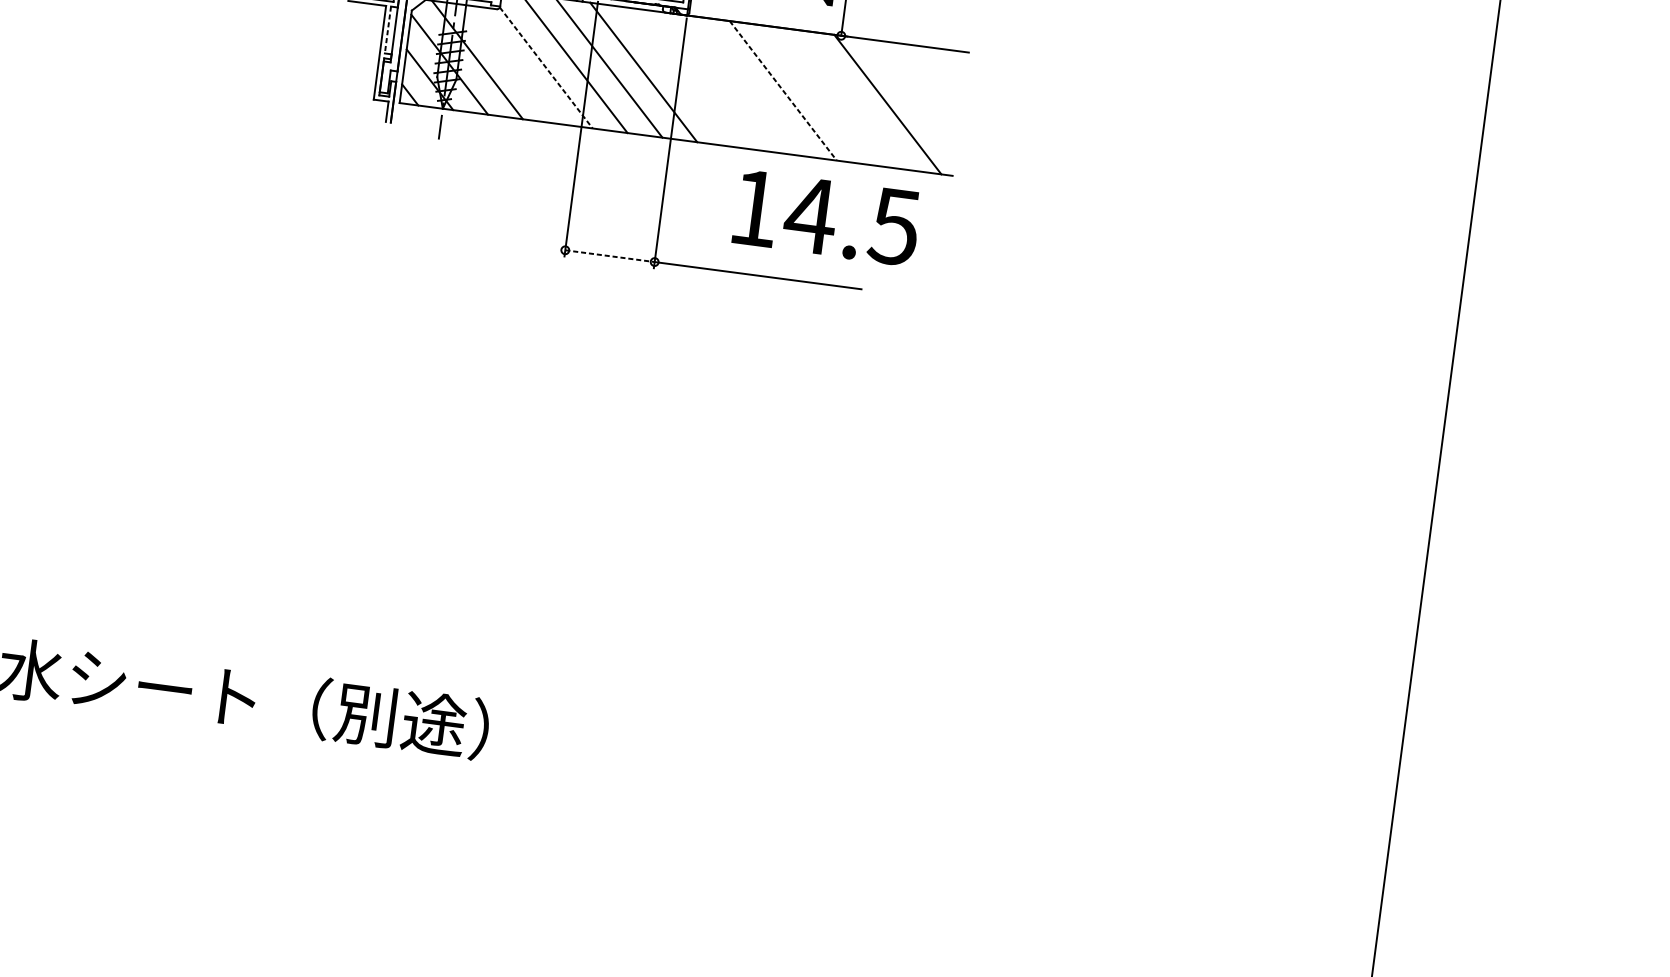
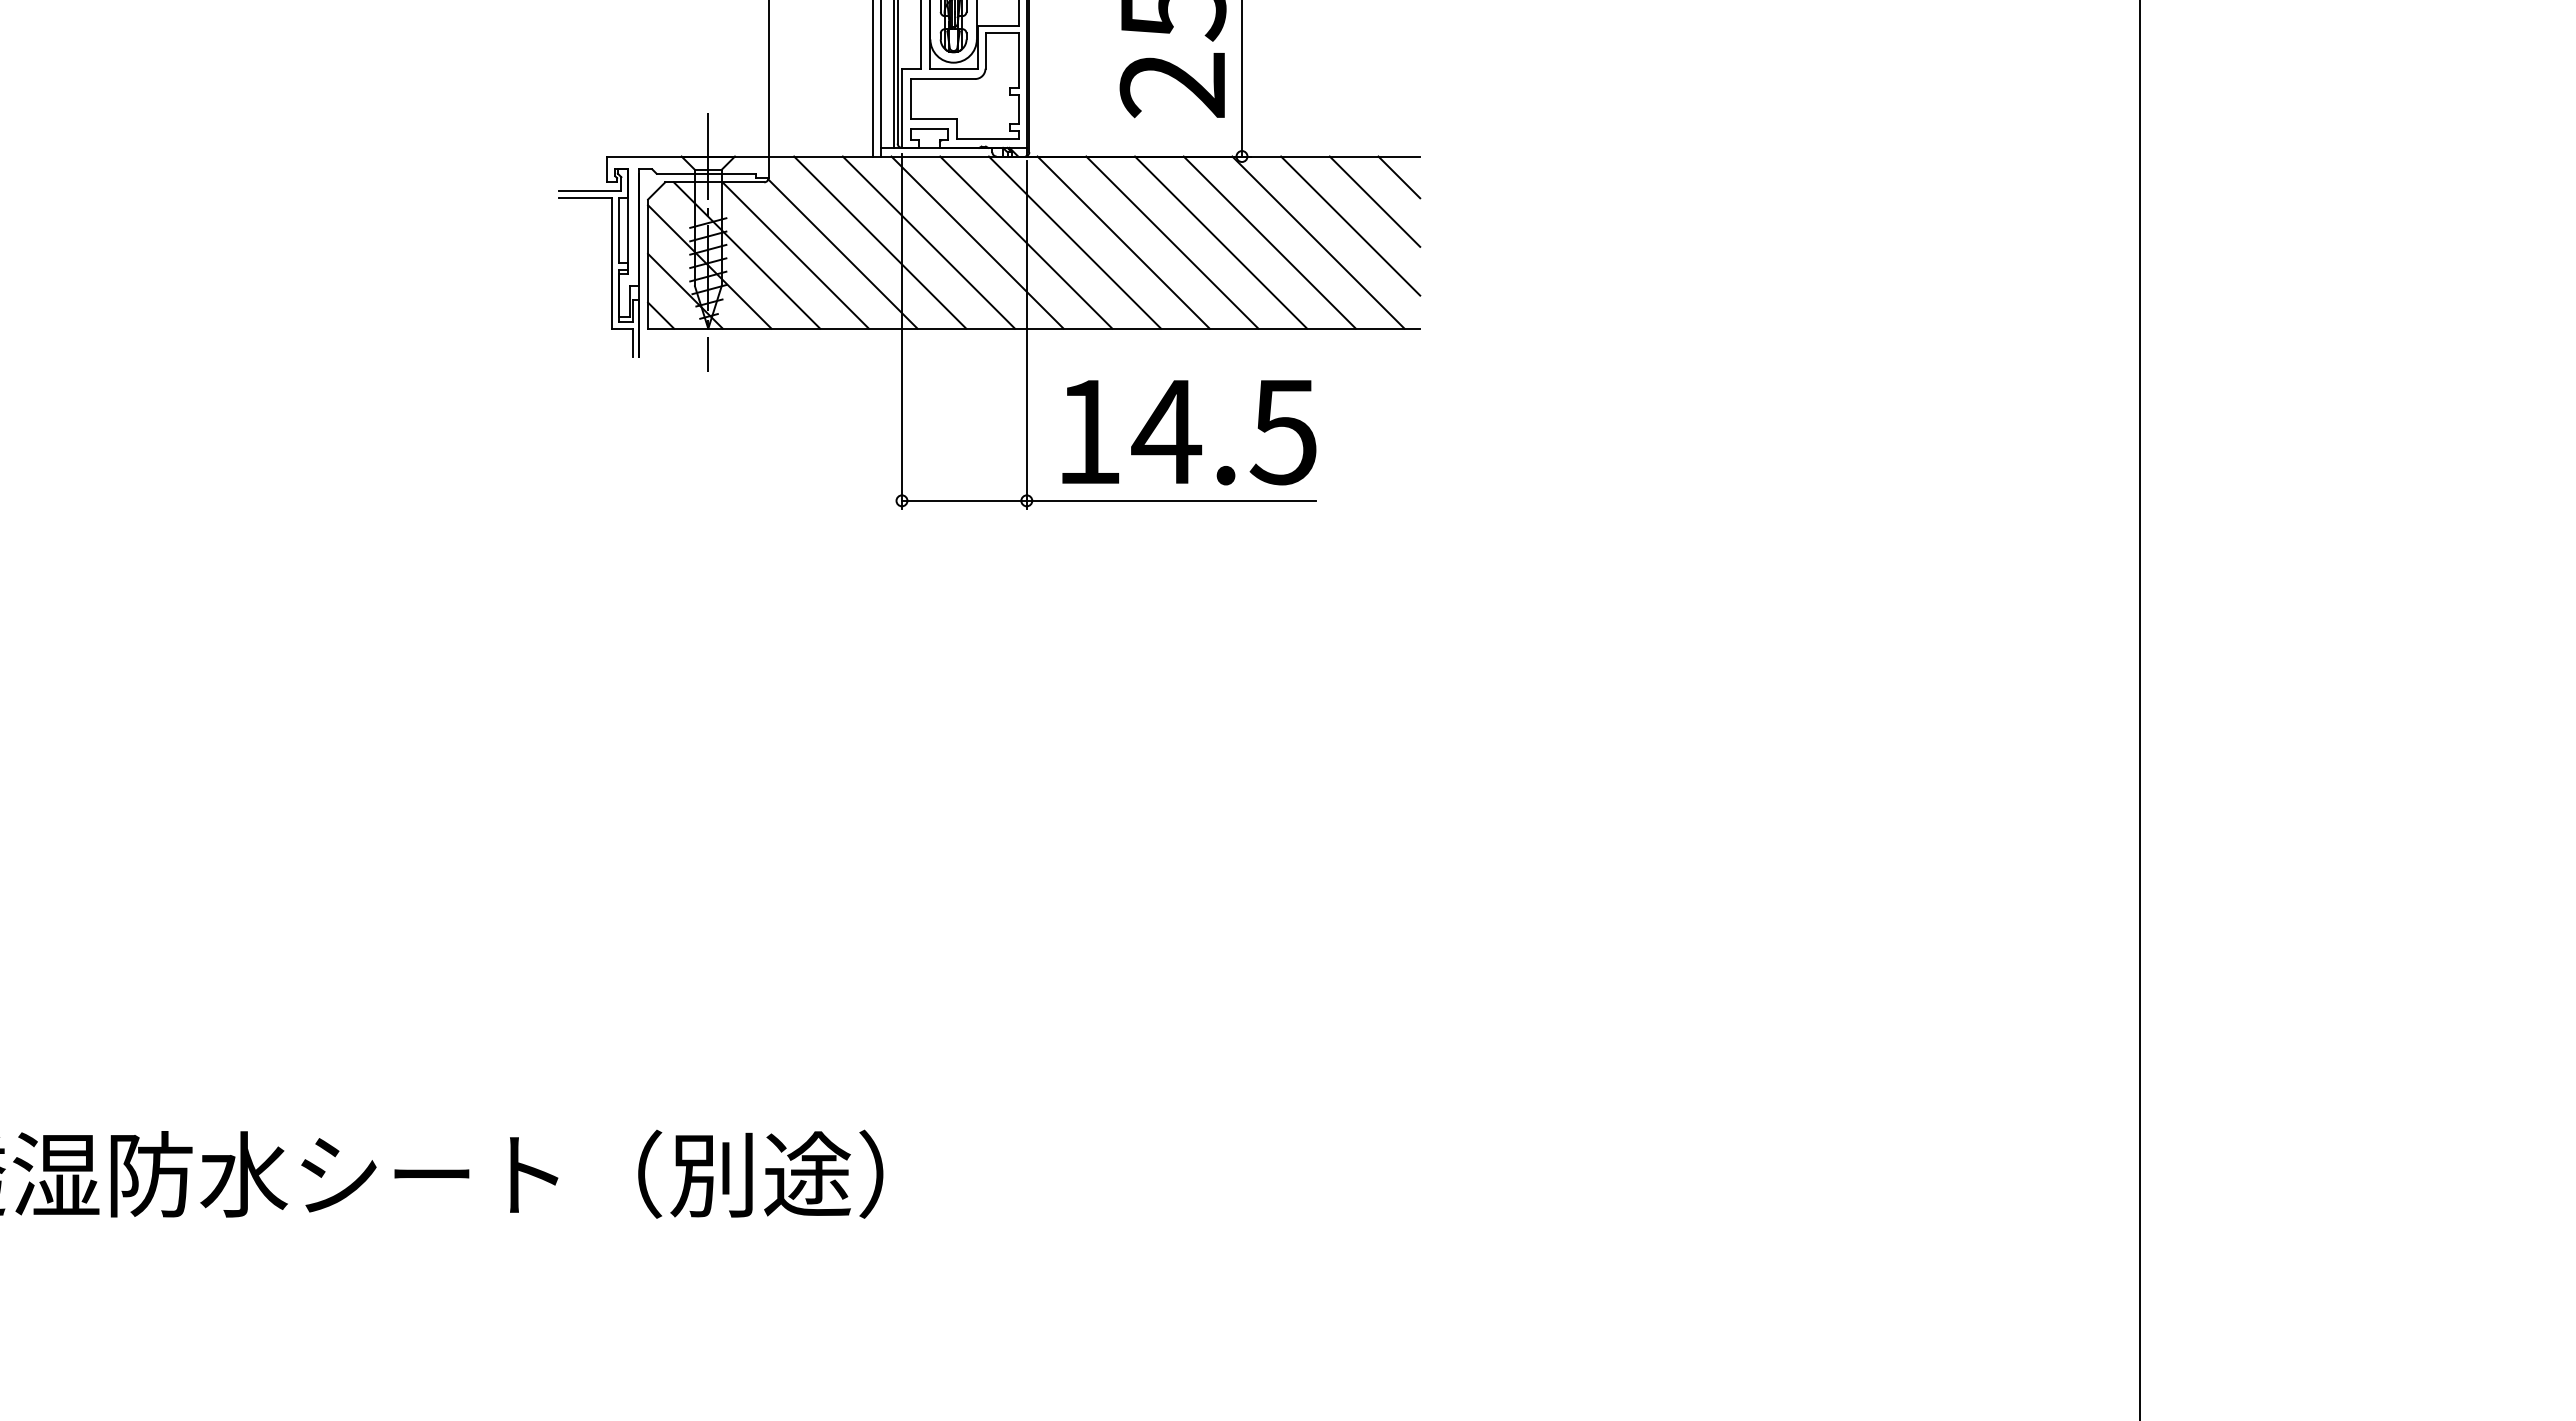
line: (387, 29) -> (618, 230), dashed -> solid
line: (512, 64) -> (795, 255), added
line: (952, 65) -> (1399, 177), added
line: (545, 68) -> (842, 254), dashed -> solid
line: (678, 77) -> (1026, 242), added
line: (931, 80) -> (1374, 201), added
line: (713, 81) -> (1074, 242), added
line: (748, 86) -> (1123, 242), added
line: (783, 90) -> (1172, 242), dashed -> solid
line: (818, 95) -> (1221, 242), added
line: (912, 95) -> (1350, 225), added
line: (852, 99) -> (1269, 242), added
text: (827, 218) -> (1189, 432), moved
line: (610, 255) -> (964, 500), dashed -> solid

